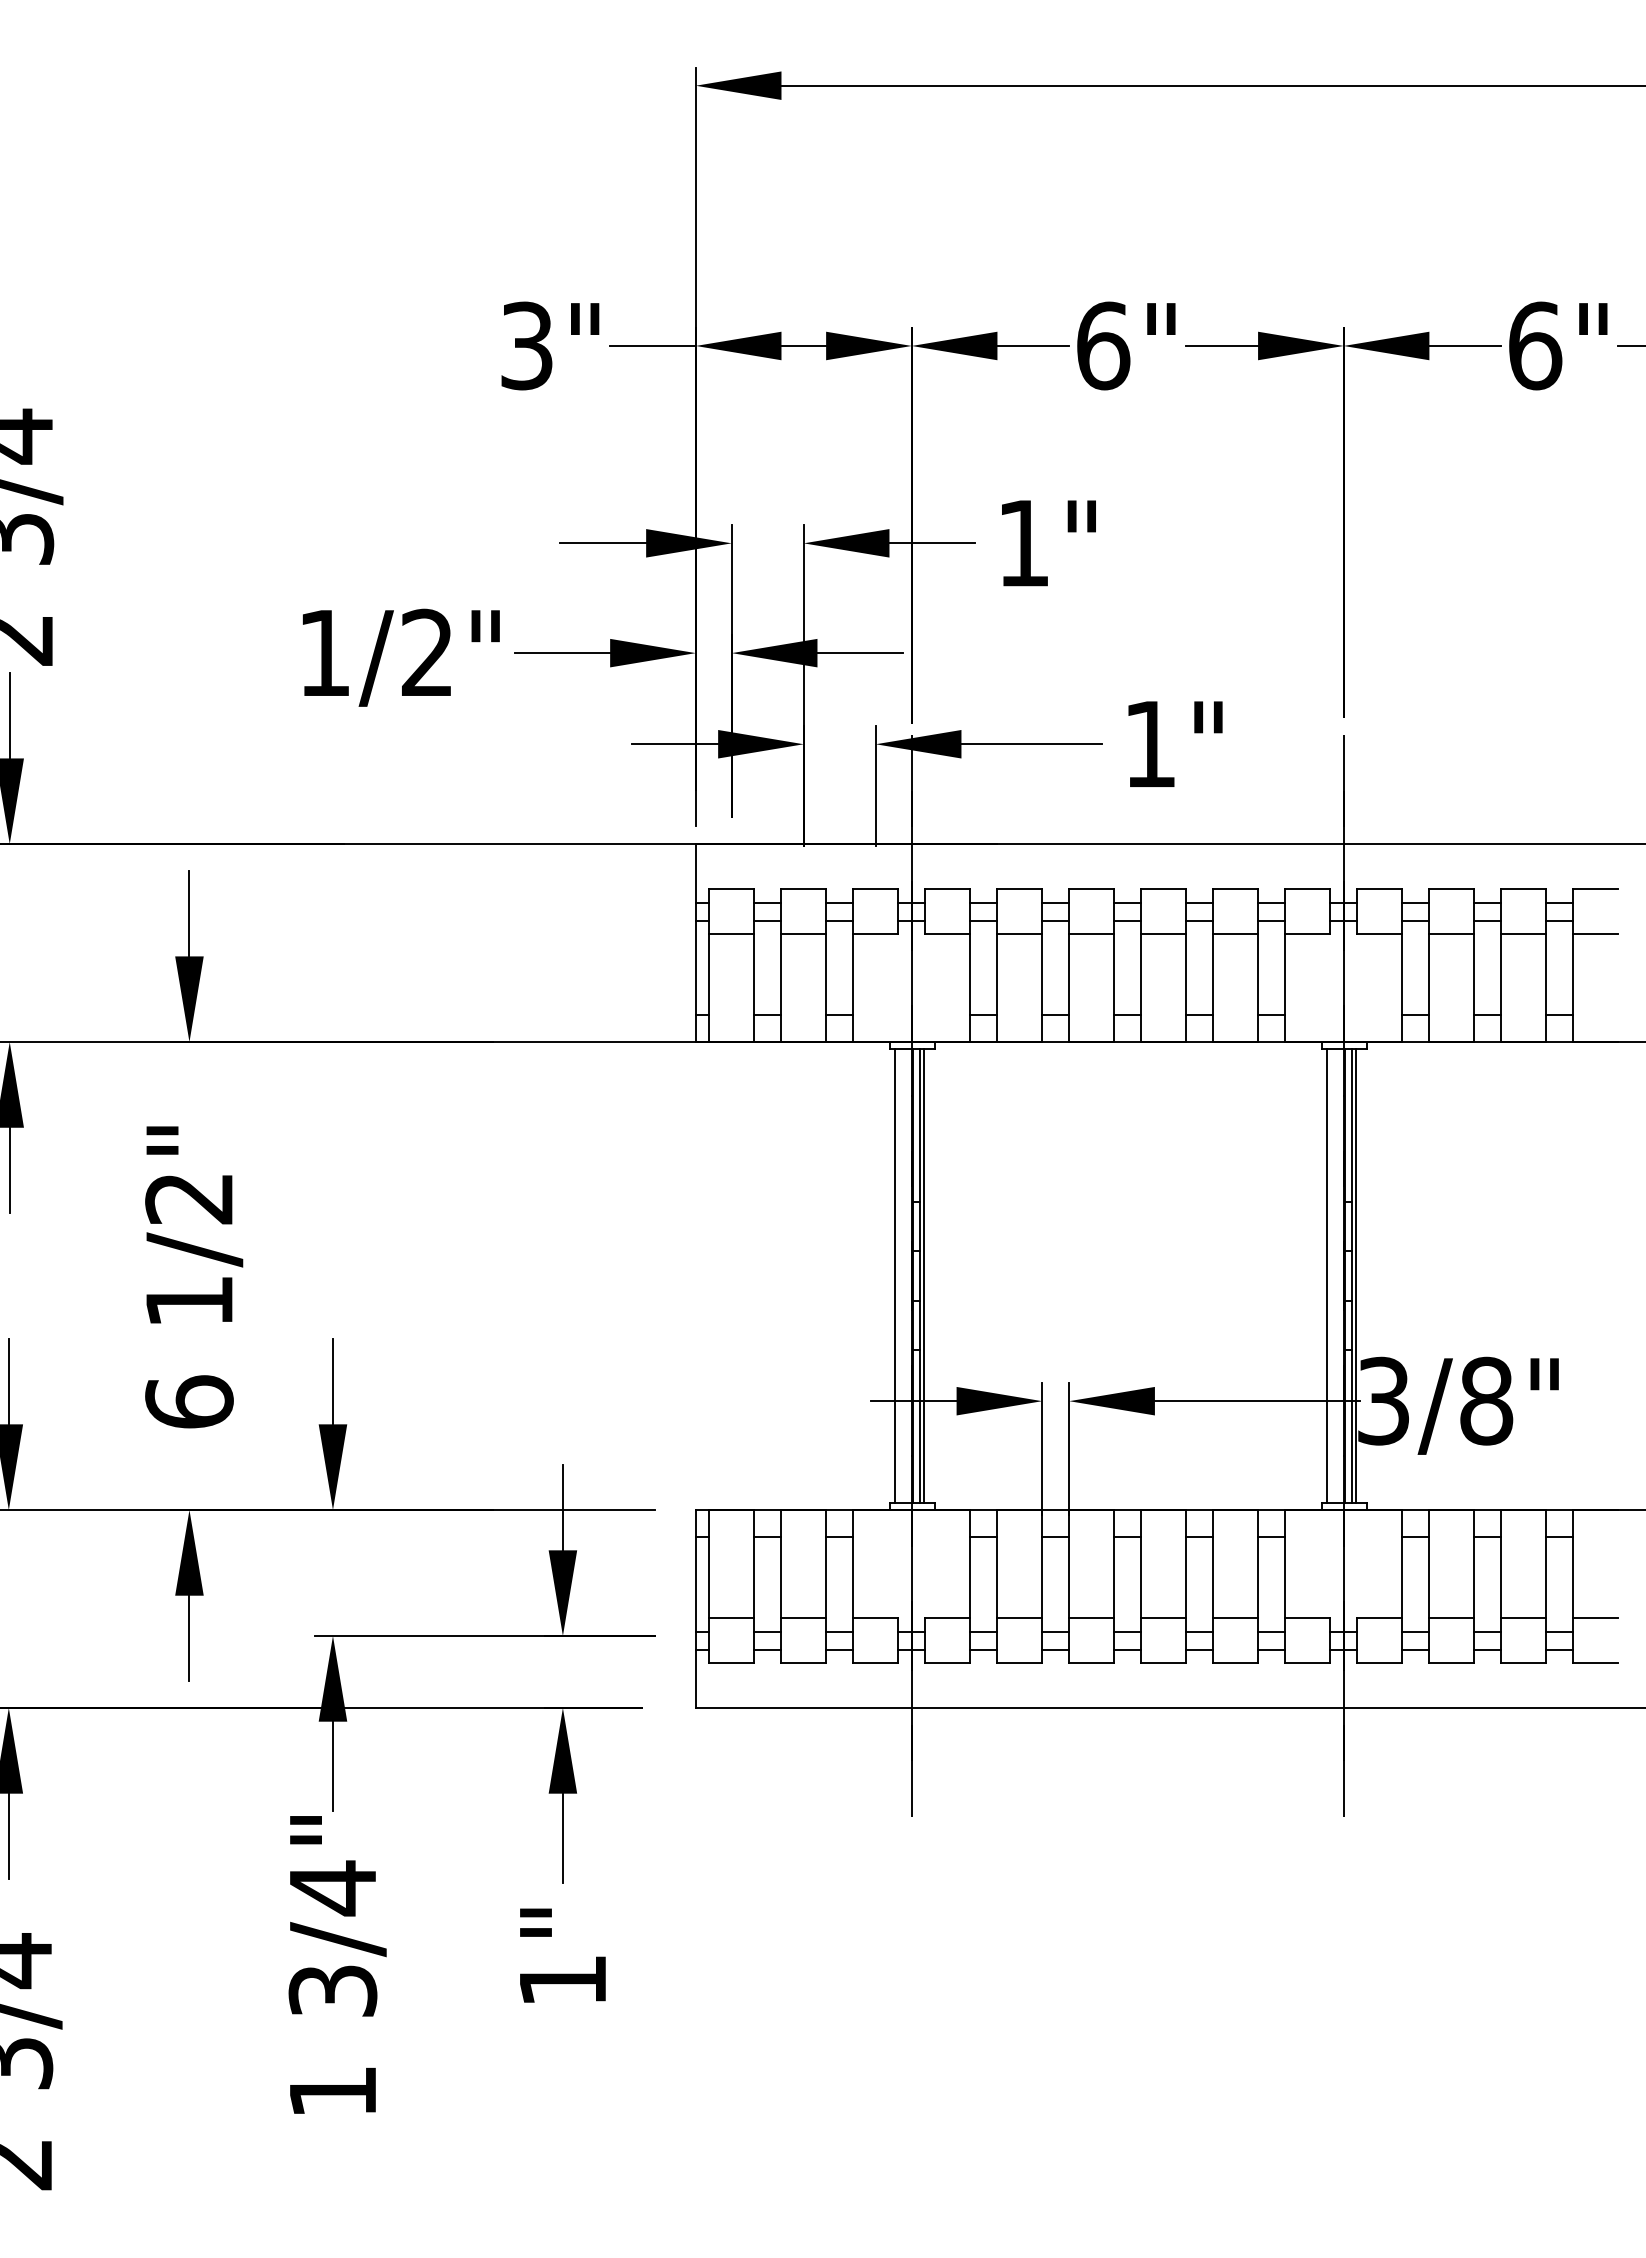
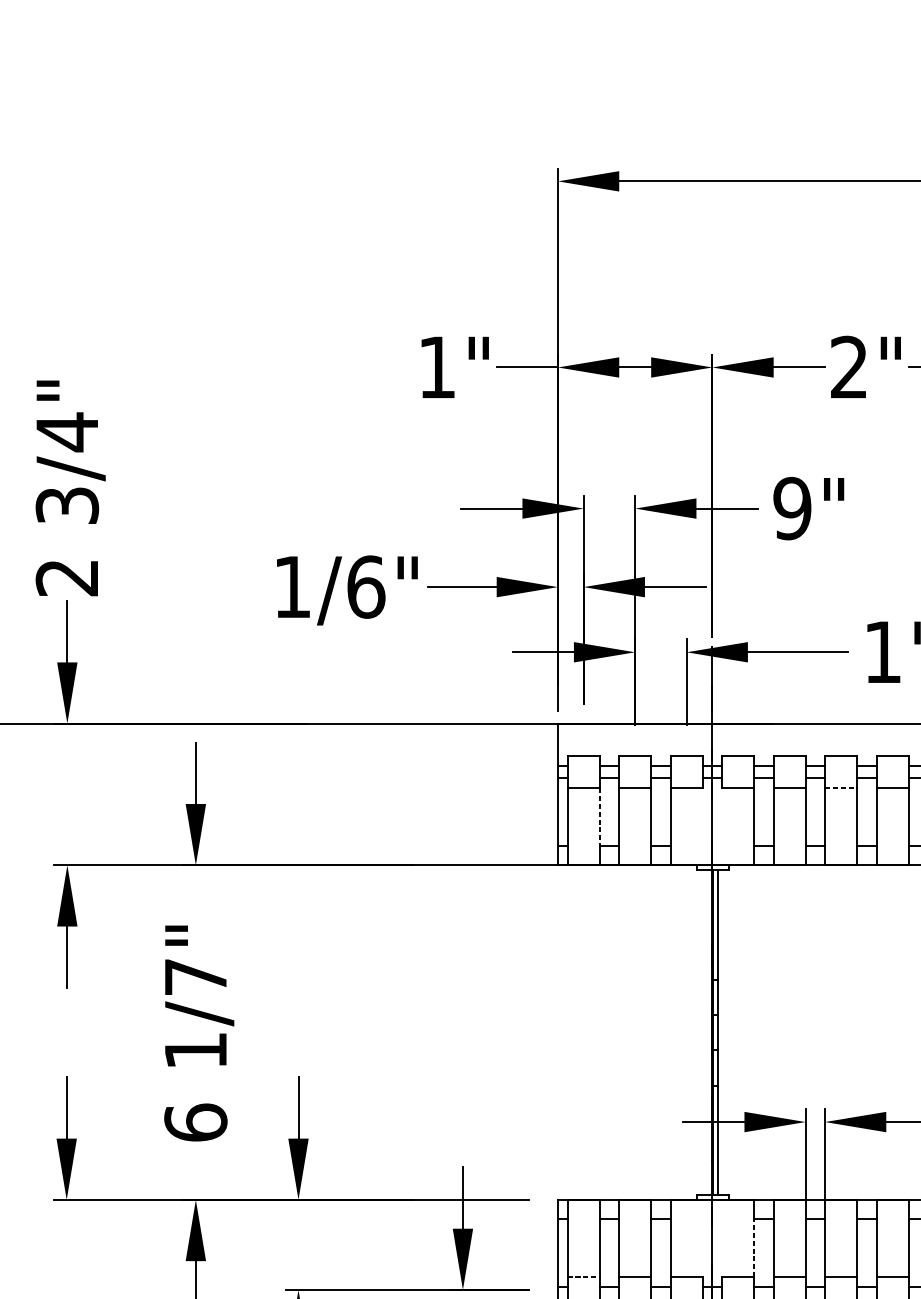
text: (526, 345) -> (436, 367), 3" -> 1"
text: (1103, 345) -> (849, 367), 6" -> 2"
text: (1023, 543) -> (792, 508), 1" -> 9"
text: (427, 652) -> (366, 586), 1/2" -> 1/6"
line: (1092, 934) -> (841, 788), solid -> dashed
line: (754, 975) -> (599, 817), solid -> dashed
text: (188, 1198) -> (195, 977), 1/2" -> 1/7"
line: (894, 1275) -> (700, 1032), removed
line: (924, 1275) -> (721, 1032), removed
line: (970, 1577) -> (754, 1248), solid -> dashed
line: (732, 1618) -> (584, 1277), solid -> dashed

